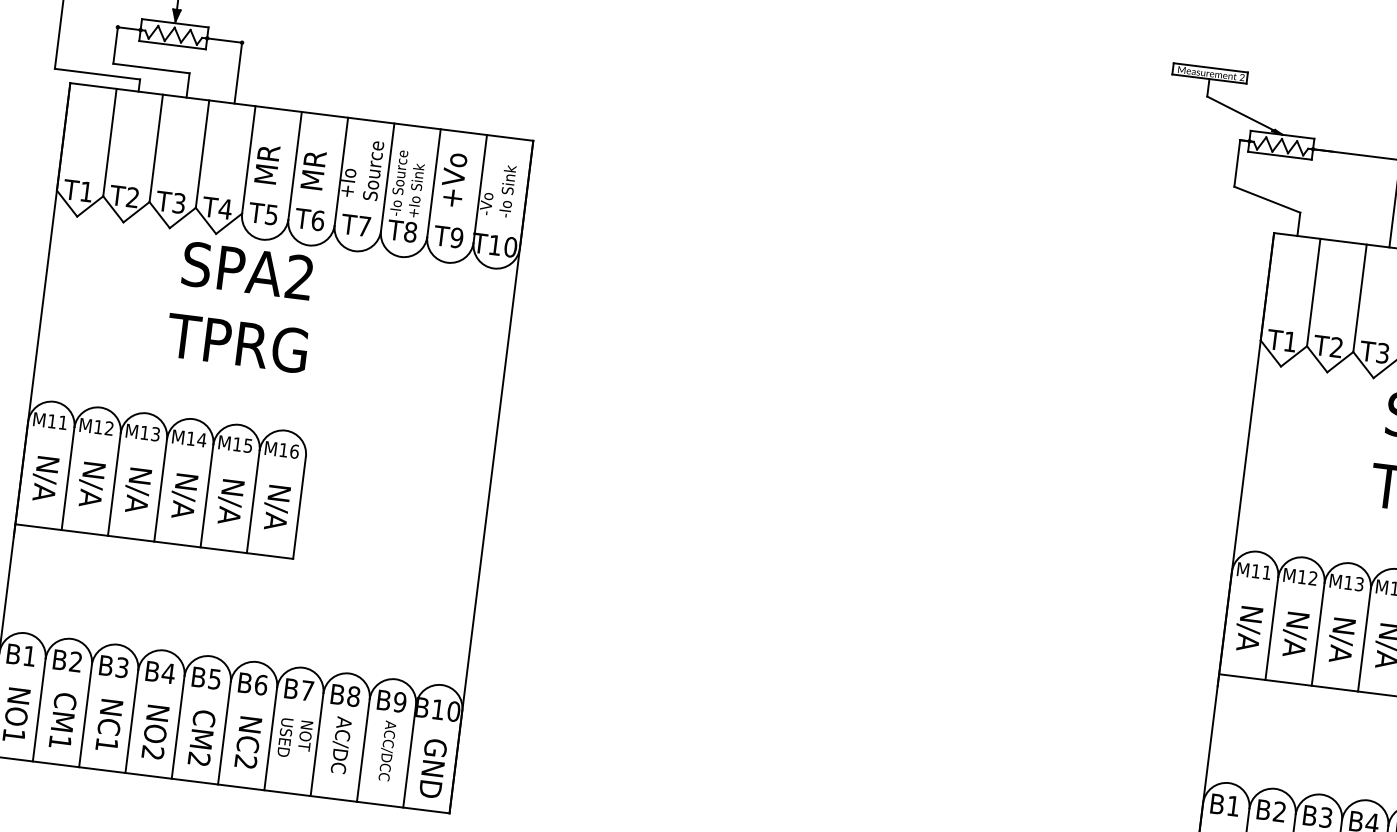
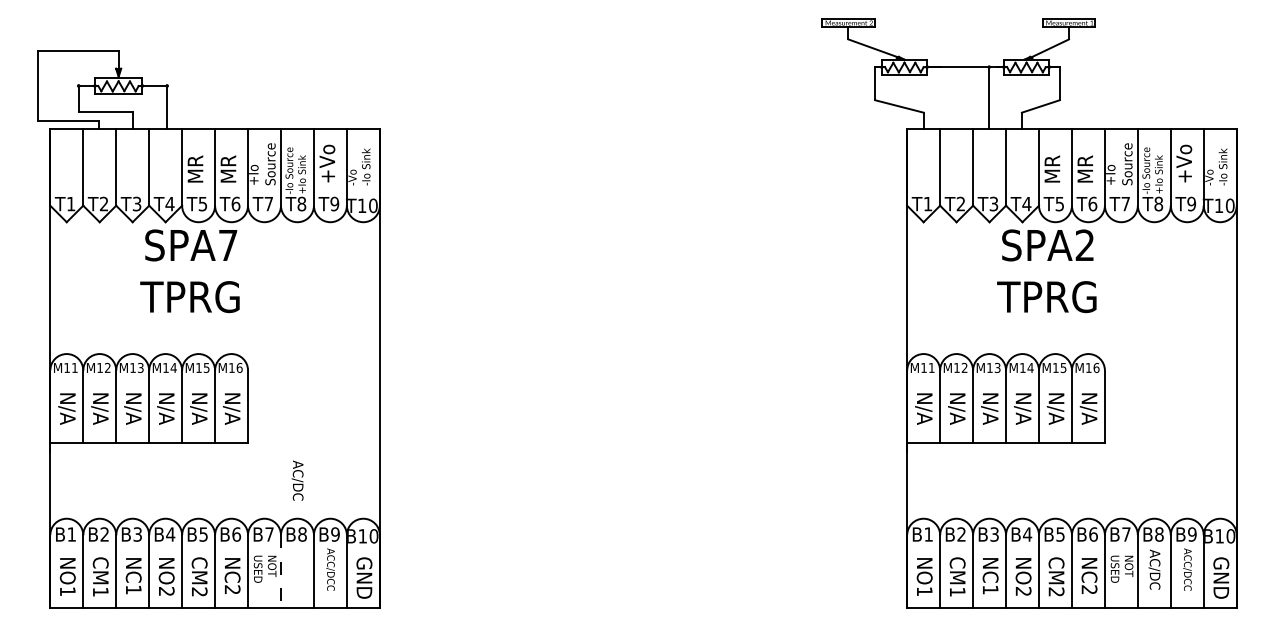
text: (300, 276) -> (228, 244), SPA2 -> SPA7
text: (340, 744) -> (297, 480), moved
line: (317, 746) -> (281, 572), solid -> dashed

